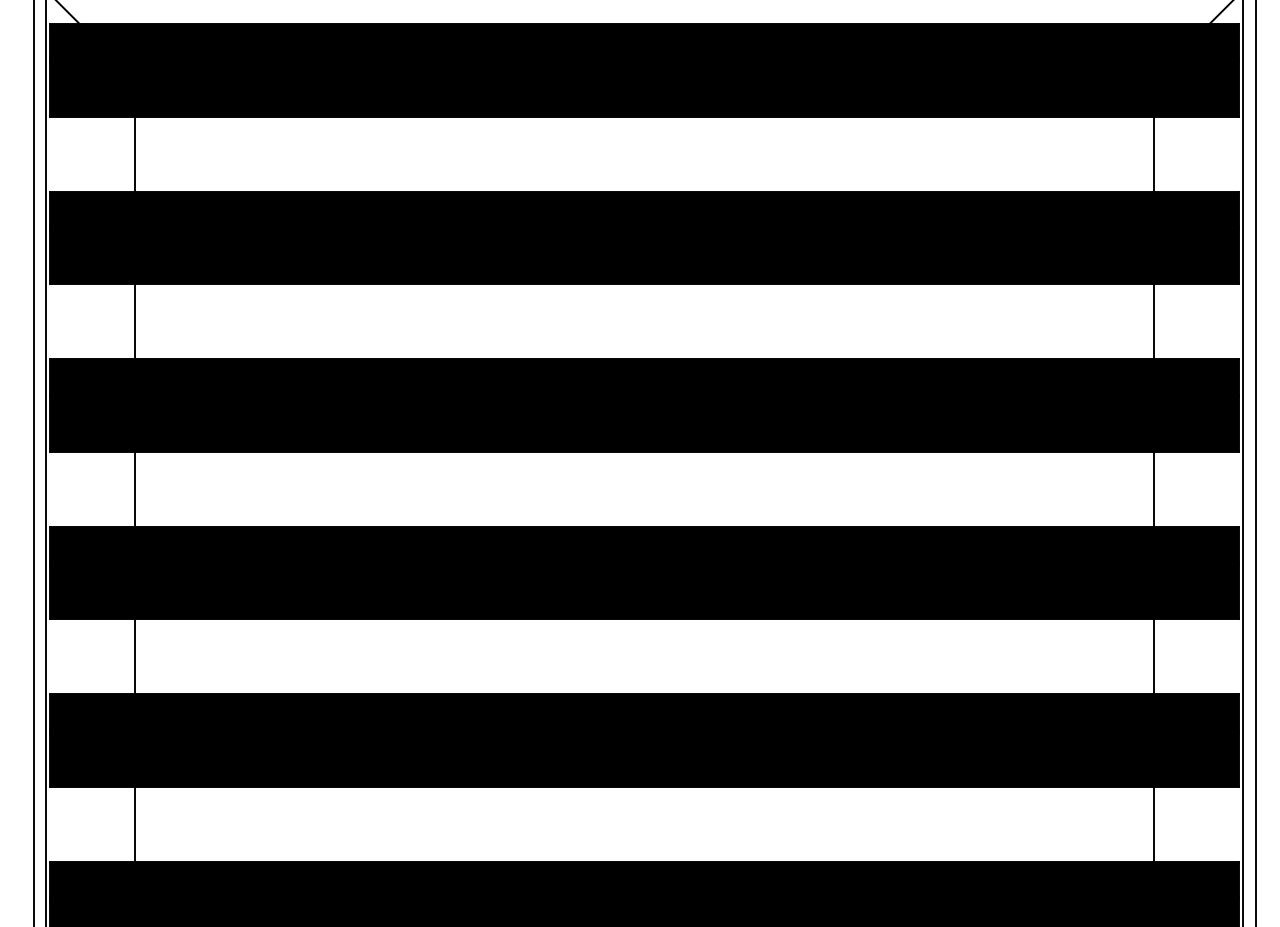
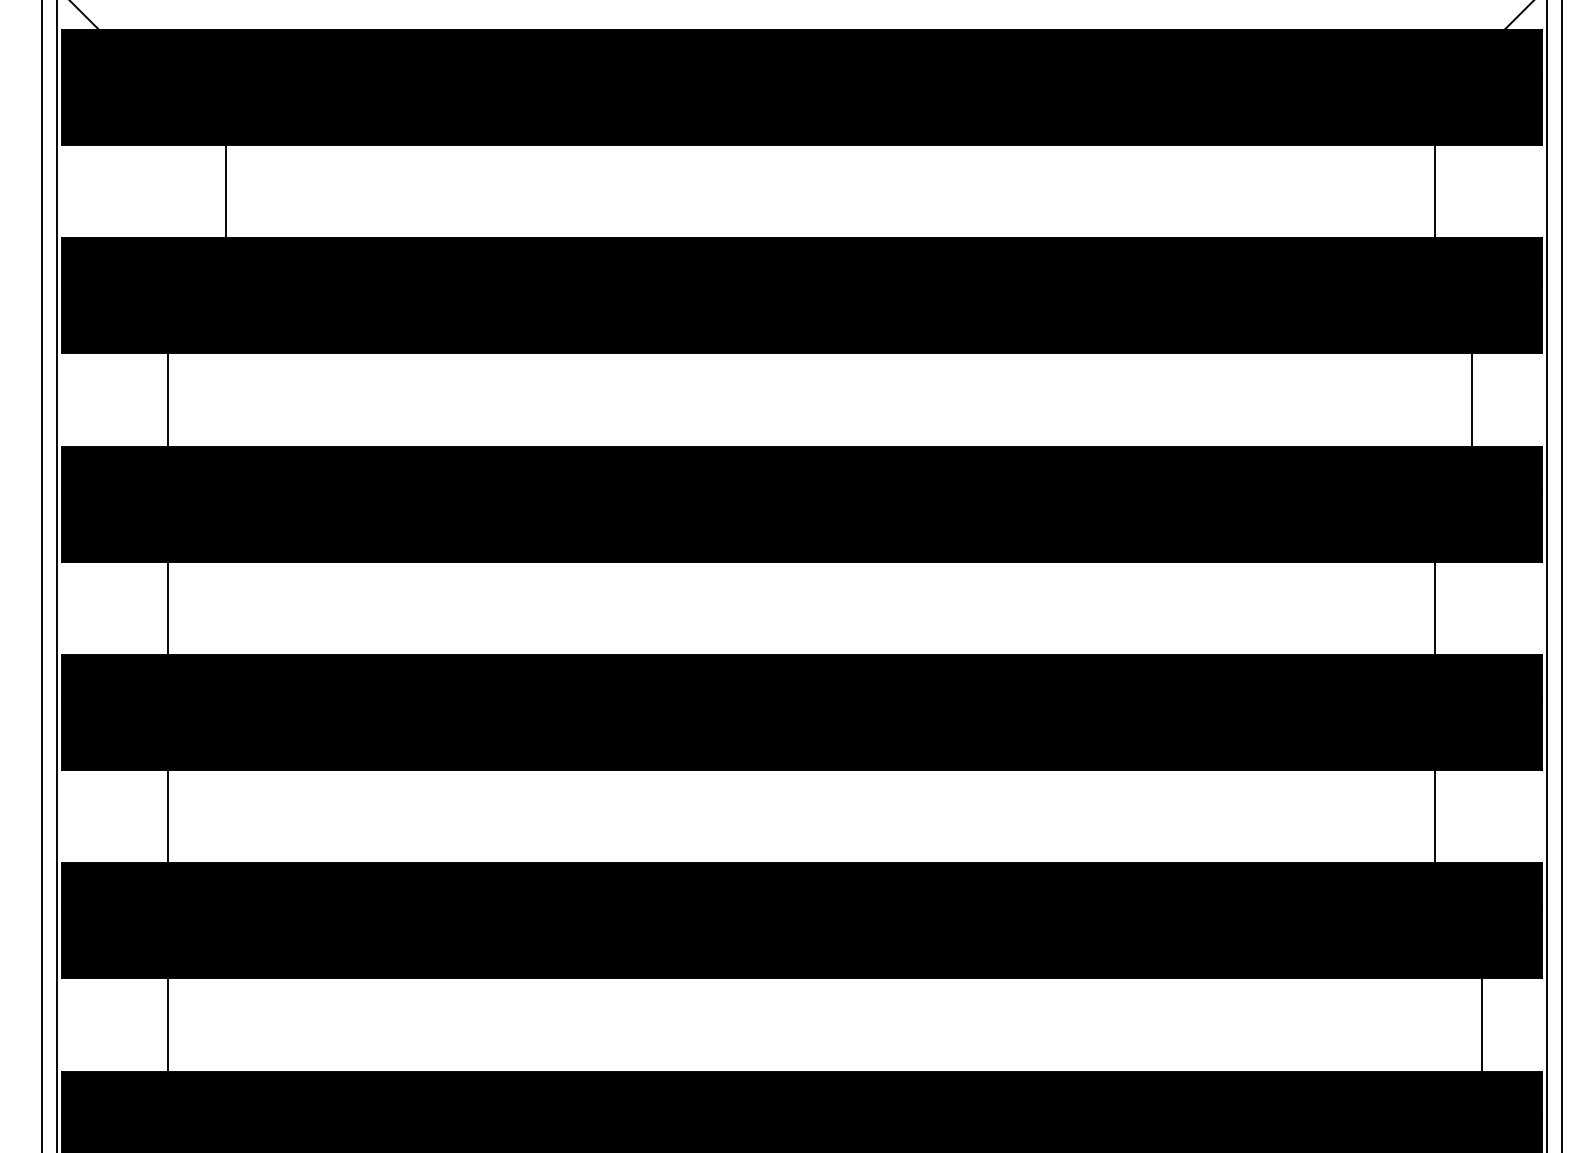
line: (135, 153) -> (225, 190), moved
line: (1153, 321) -> (1472, 399), moved
line: (1153, 823) -> (1482, 1024), moved

